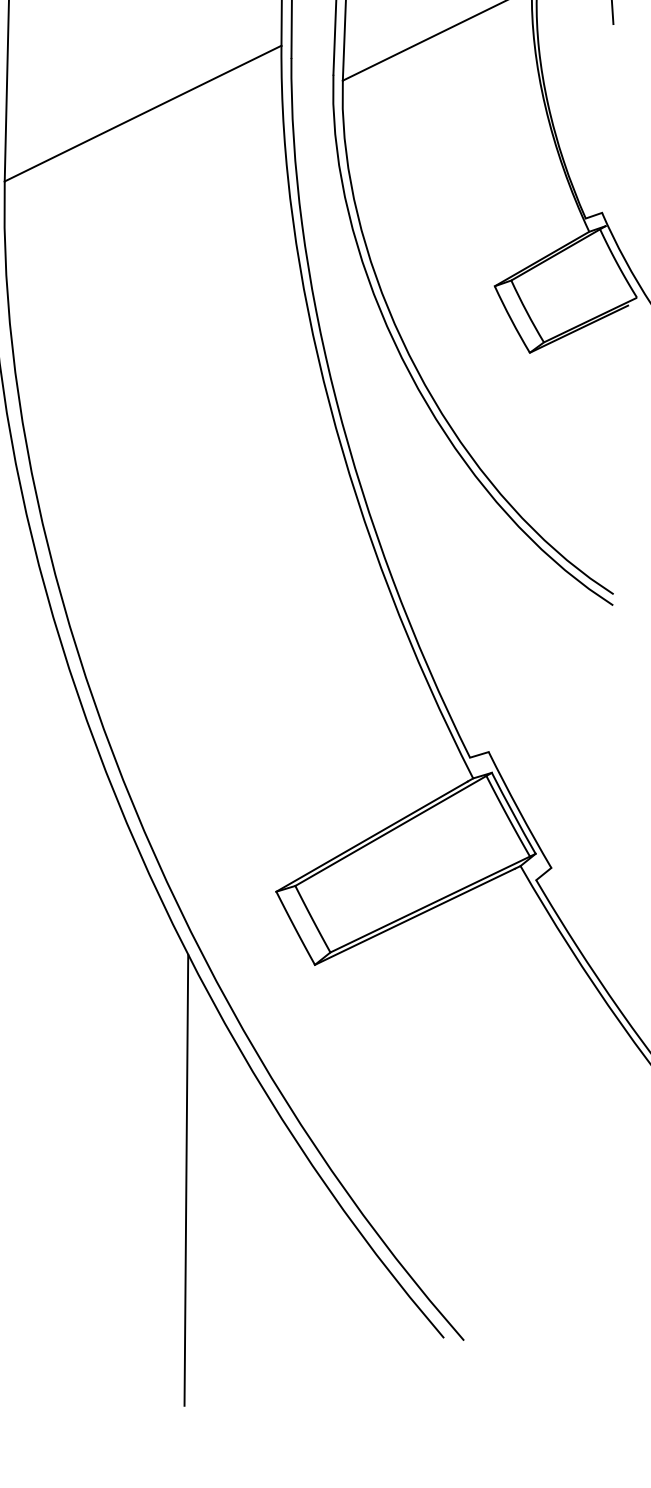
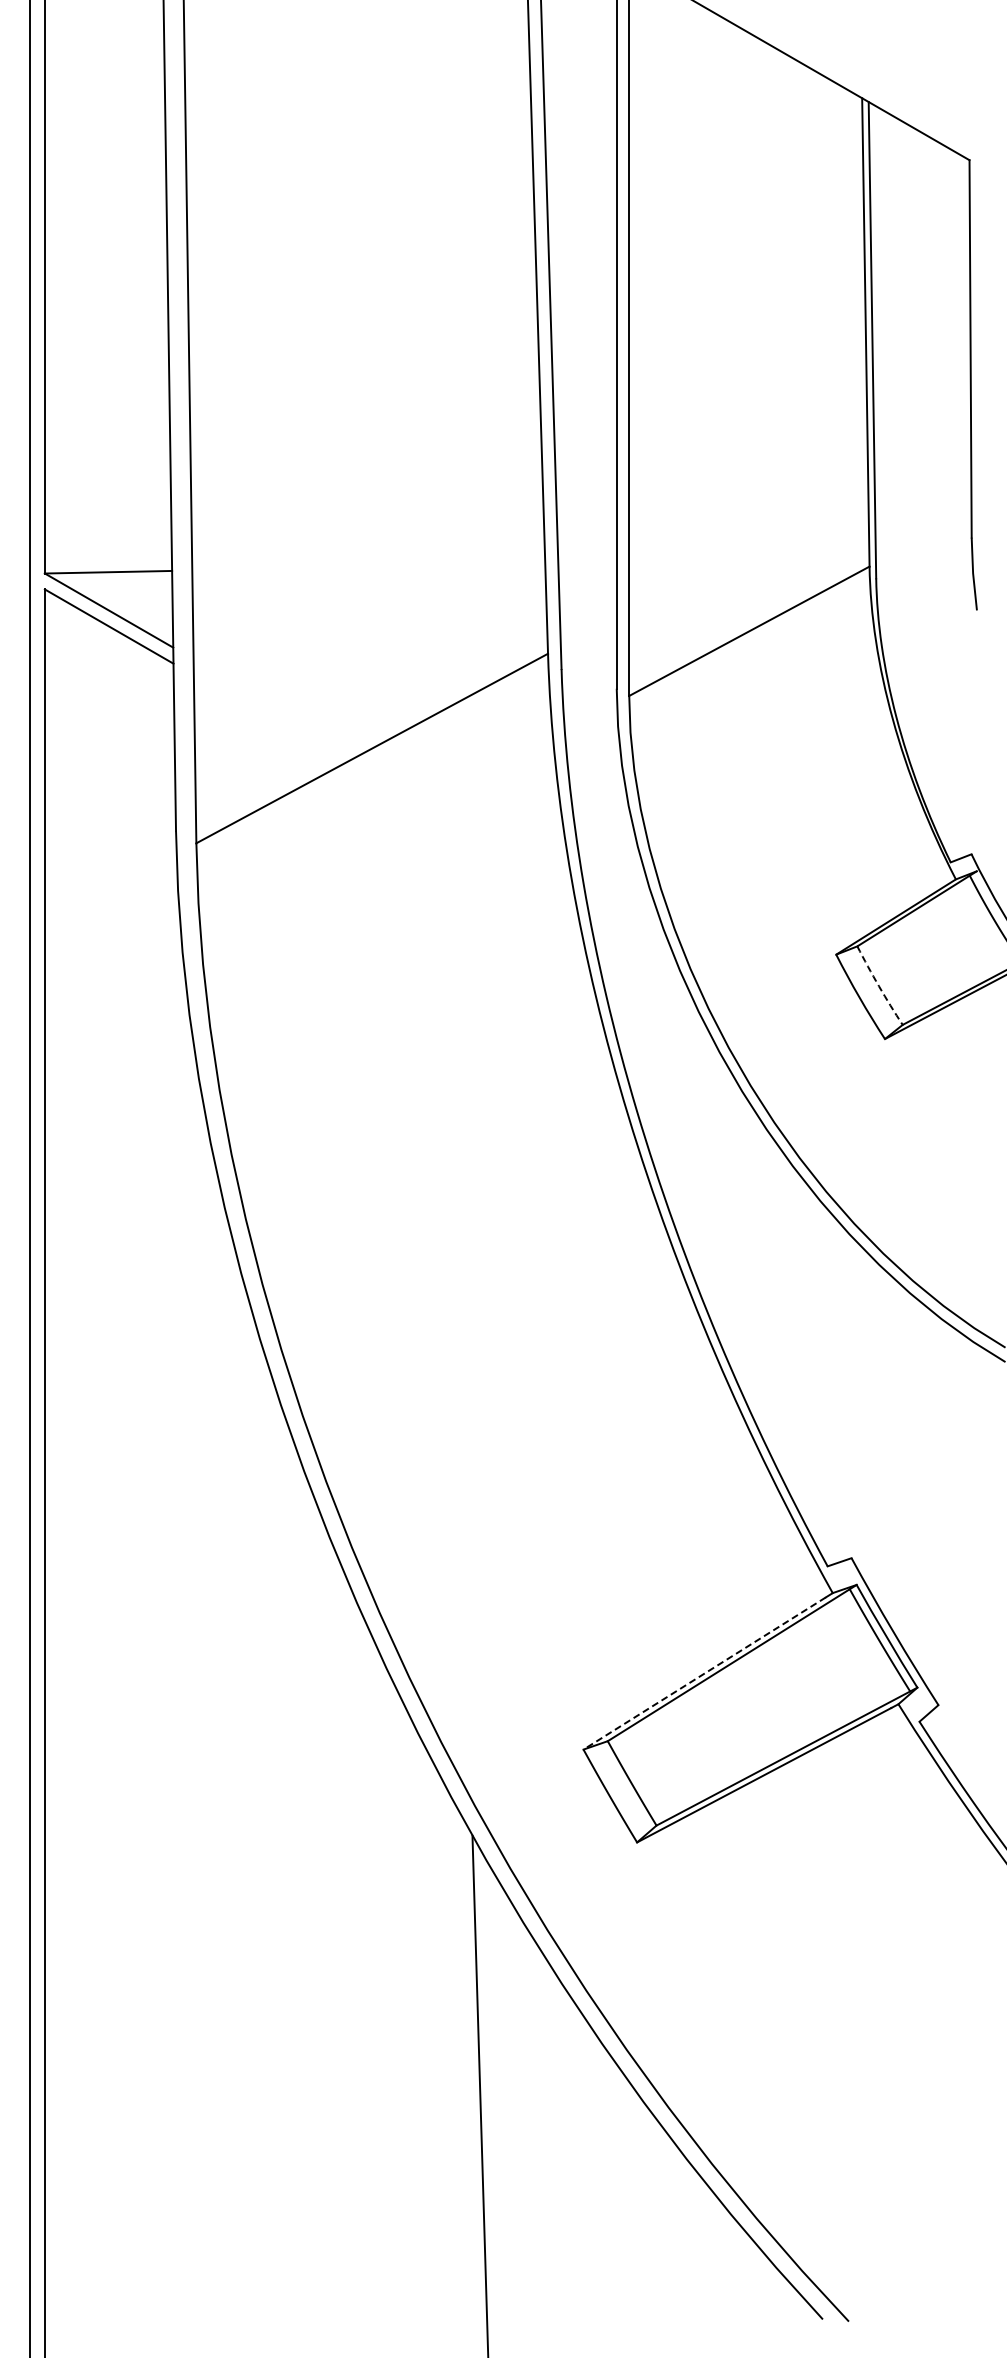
arc: (526, 312) -> (878, 986), solid -> dashed
line: (371, 836) -> (704, 1673), solid -> dashed

